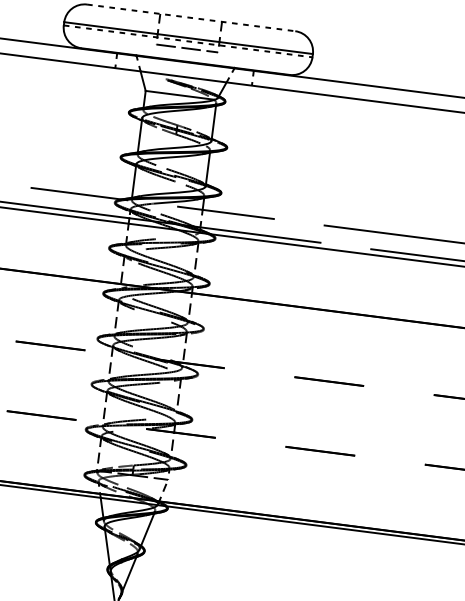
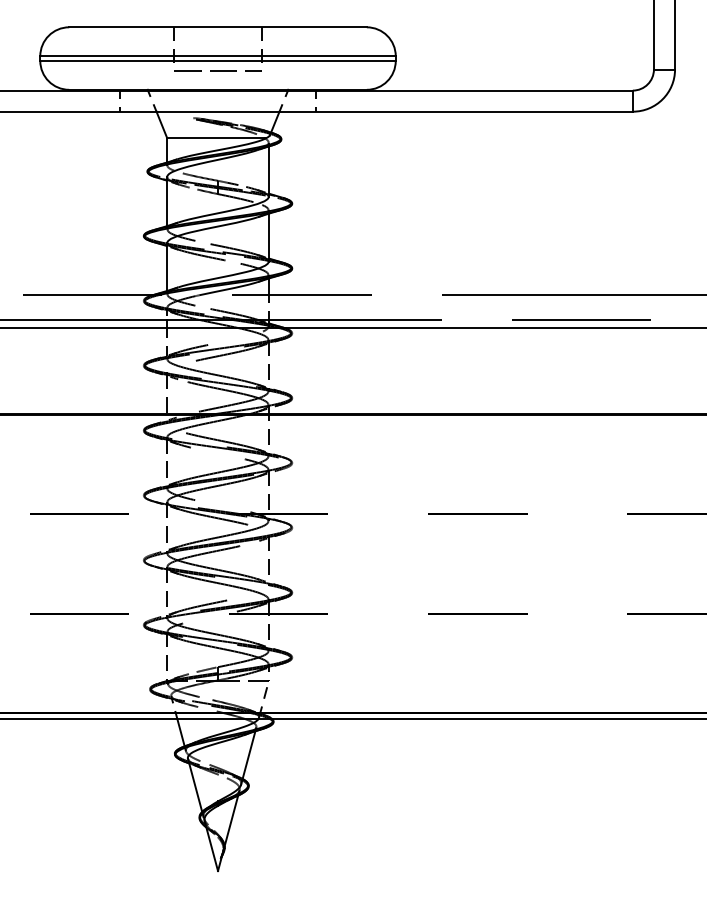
line: (191, 18) -> (218, 27), dashed -> solid
line: (188, 41) -> (218, 60), dashed -> solid

